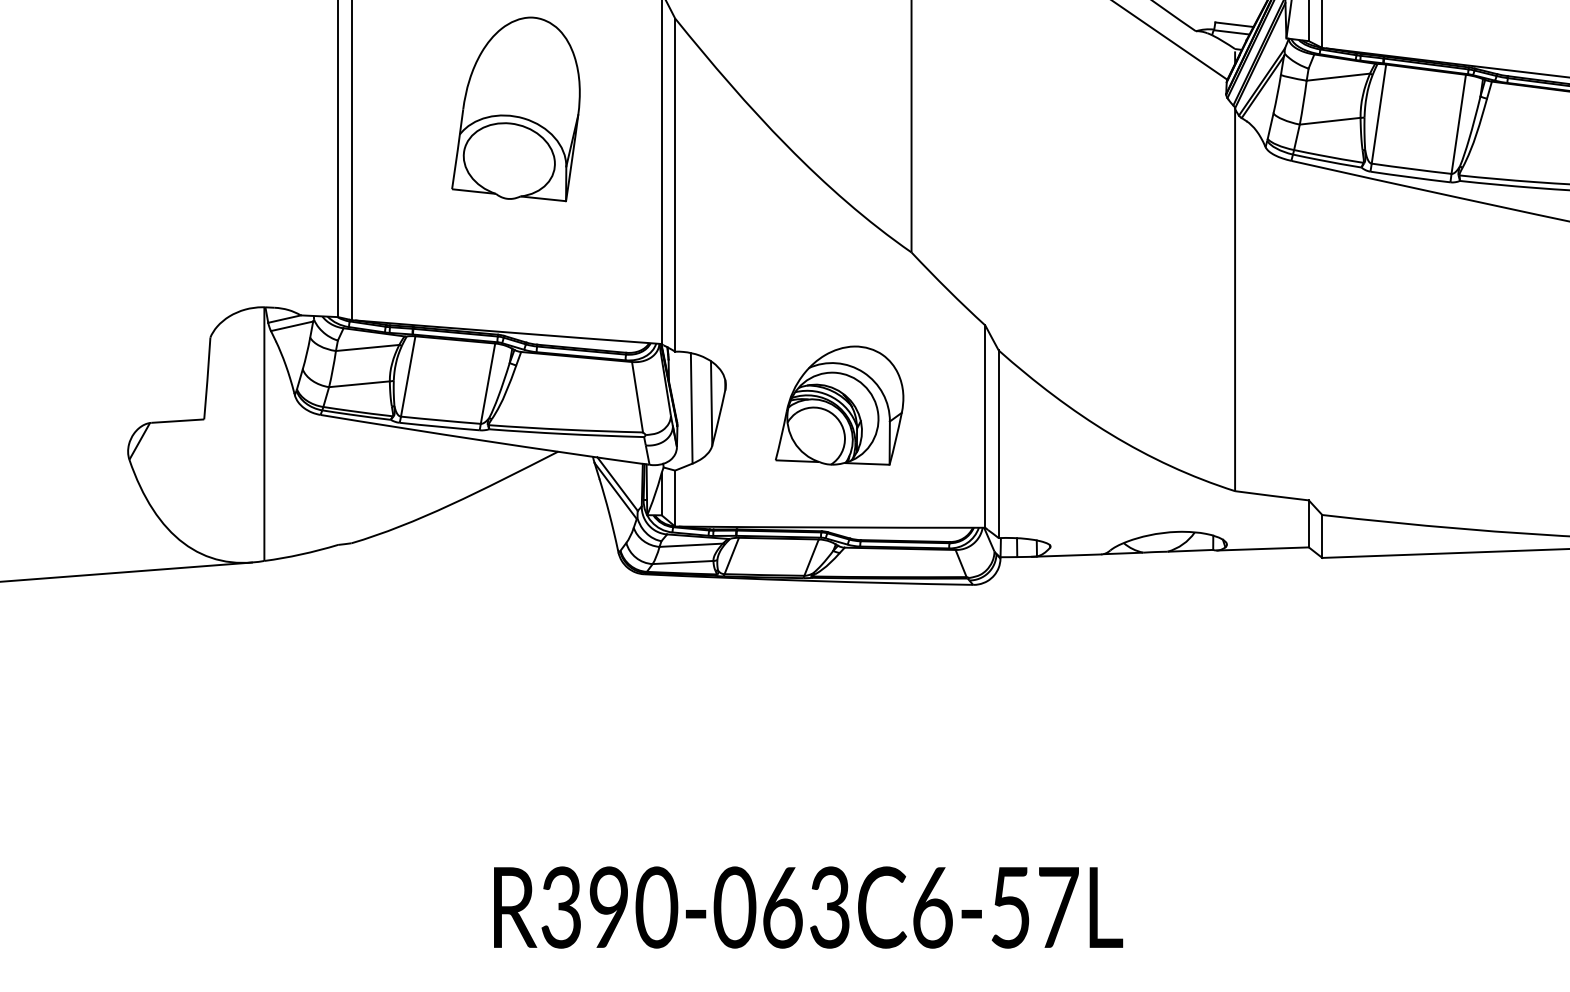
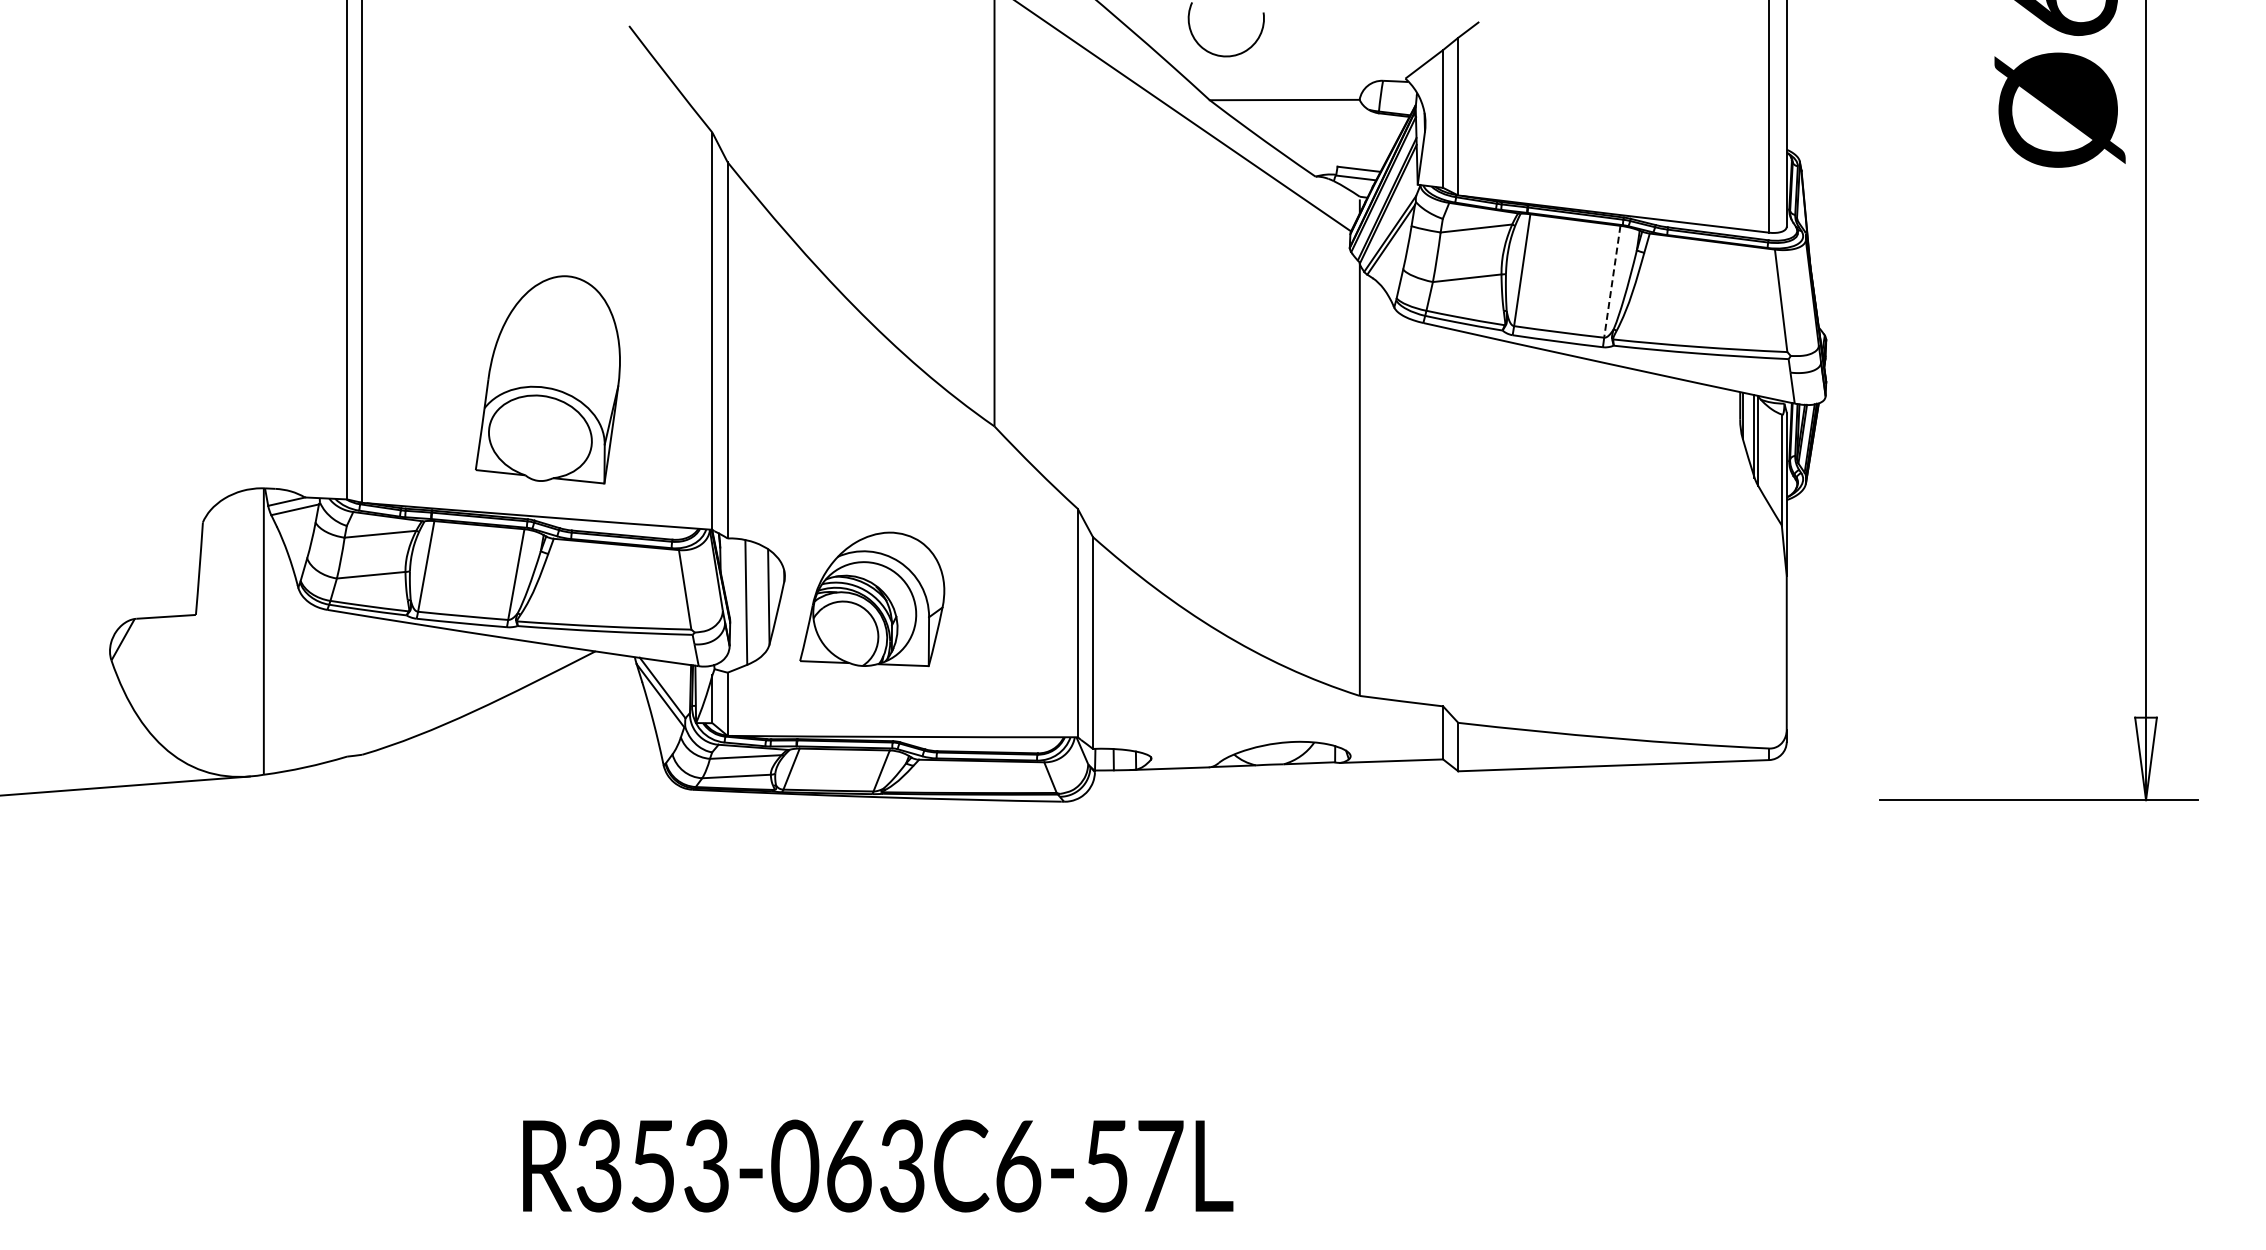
part: (515, 109) -> (547, 379), moved
line: (1458, 124) -> (1612, 281), solid -> dashed
part: (839, 405) -> (872, 599), moved
text: (634, 907) -> (681, 1165), R390-063C6-57L -> R353-063C6-57L

